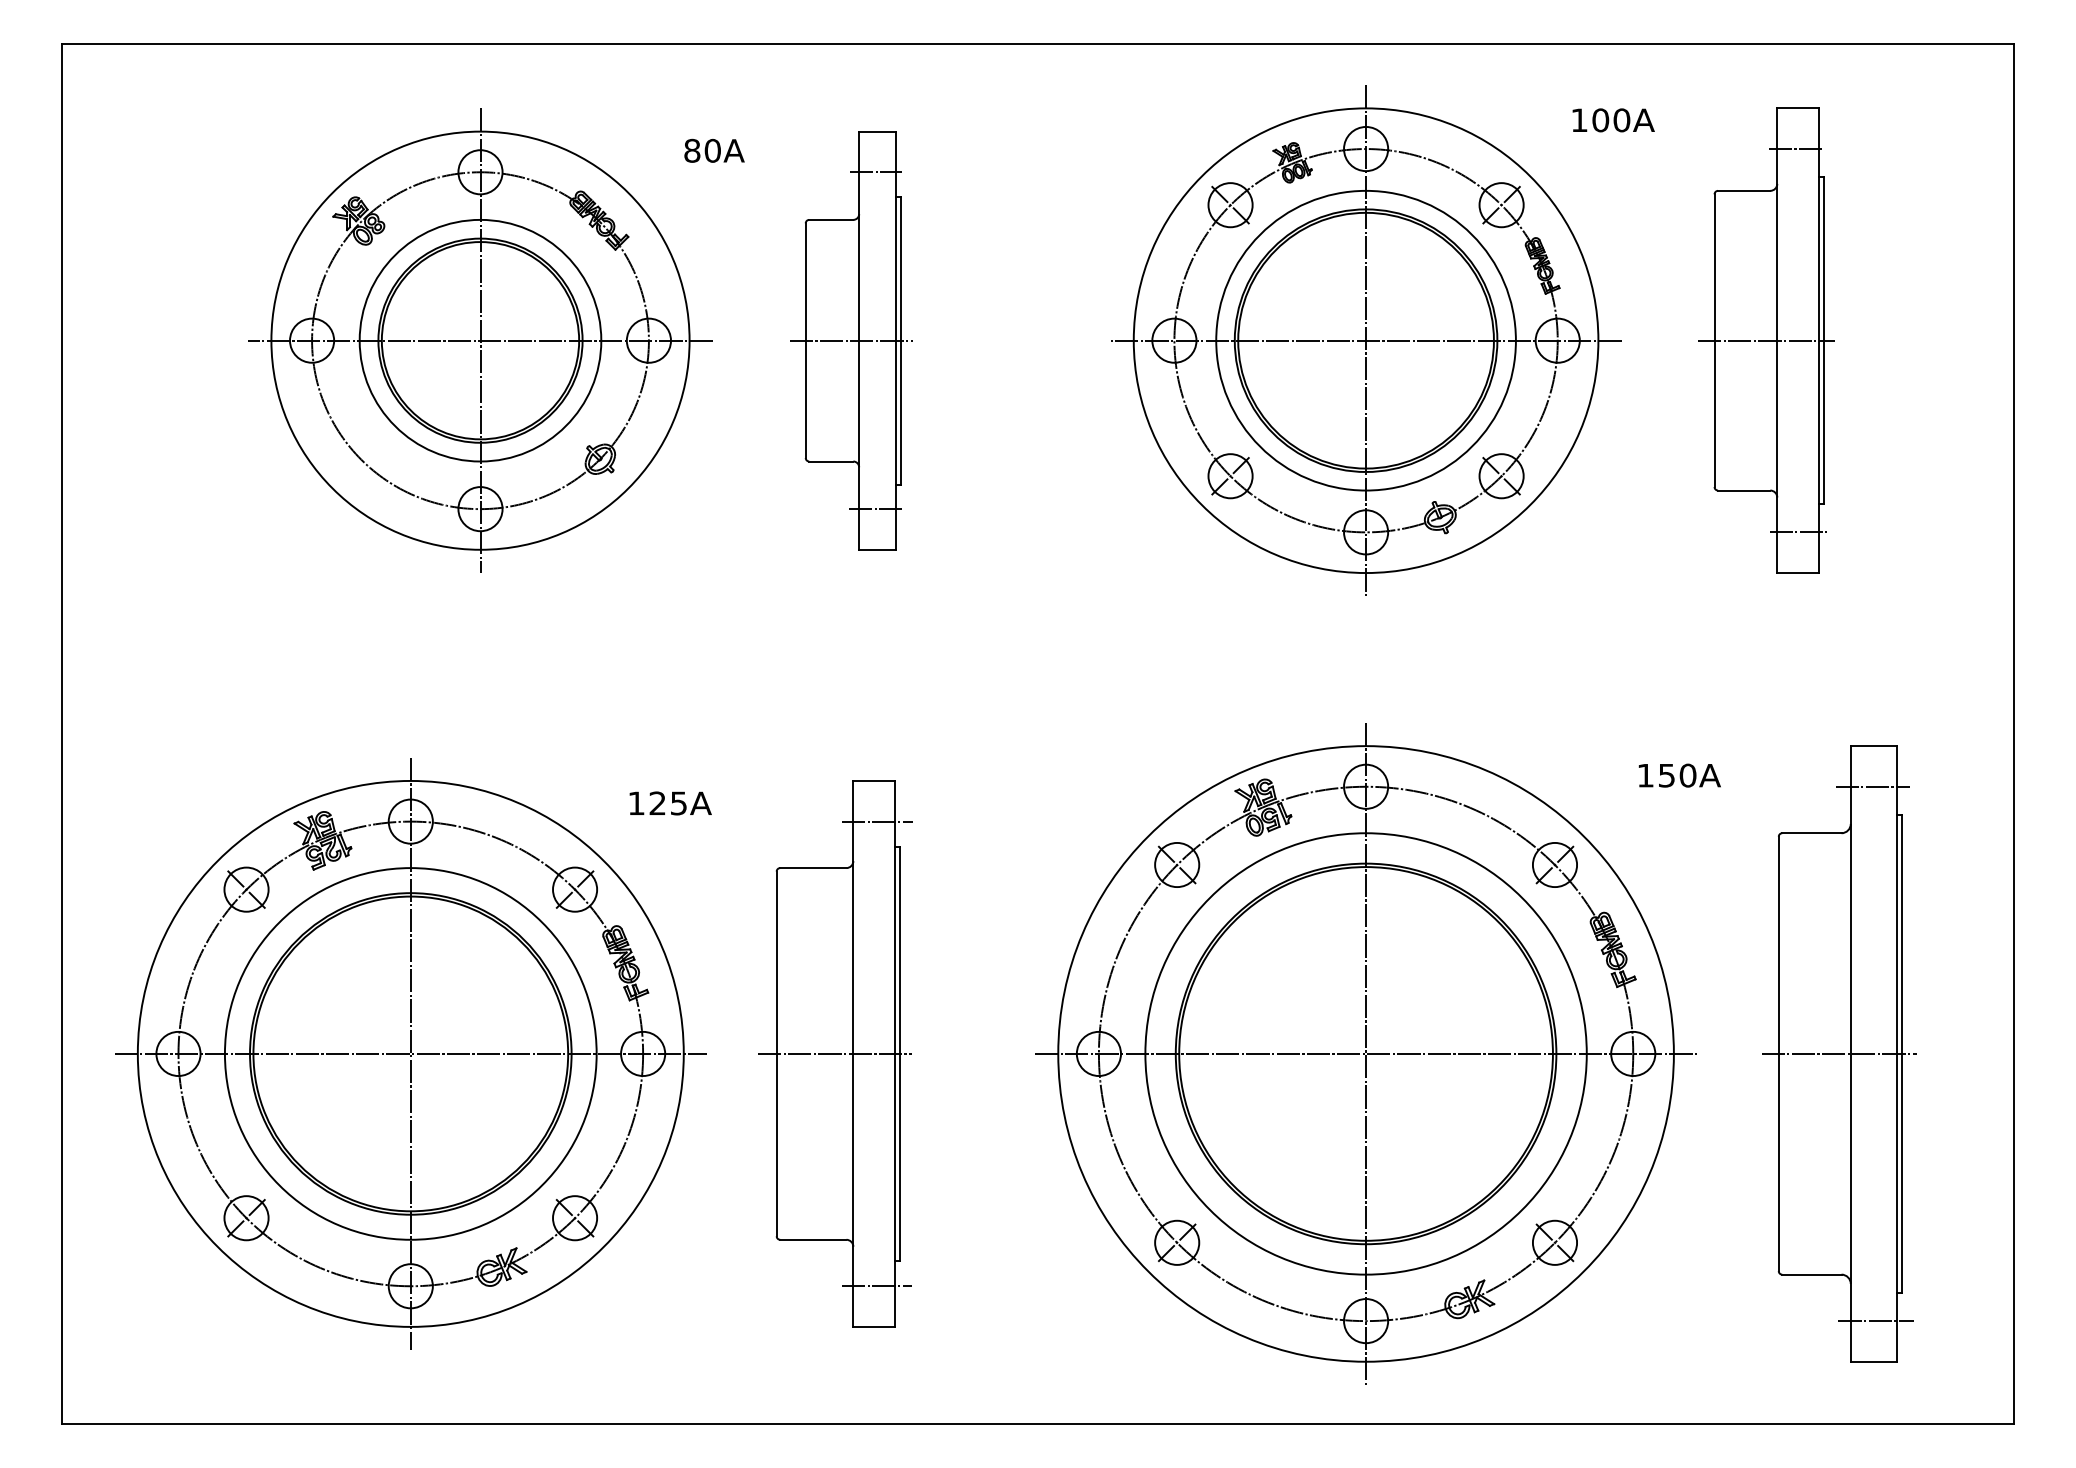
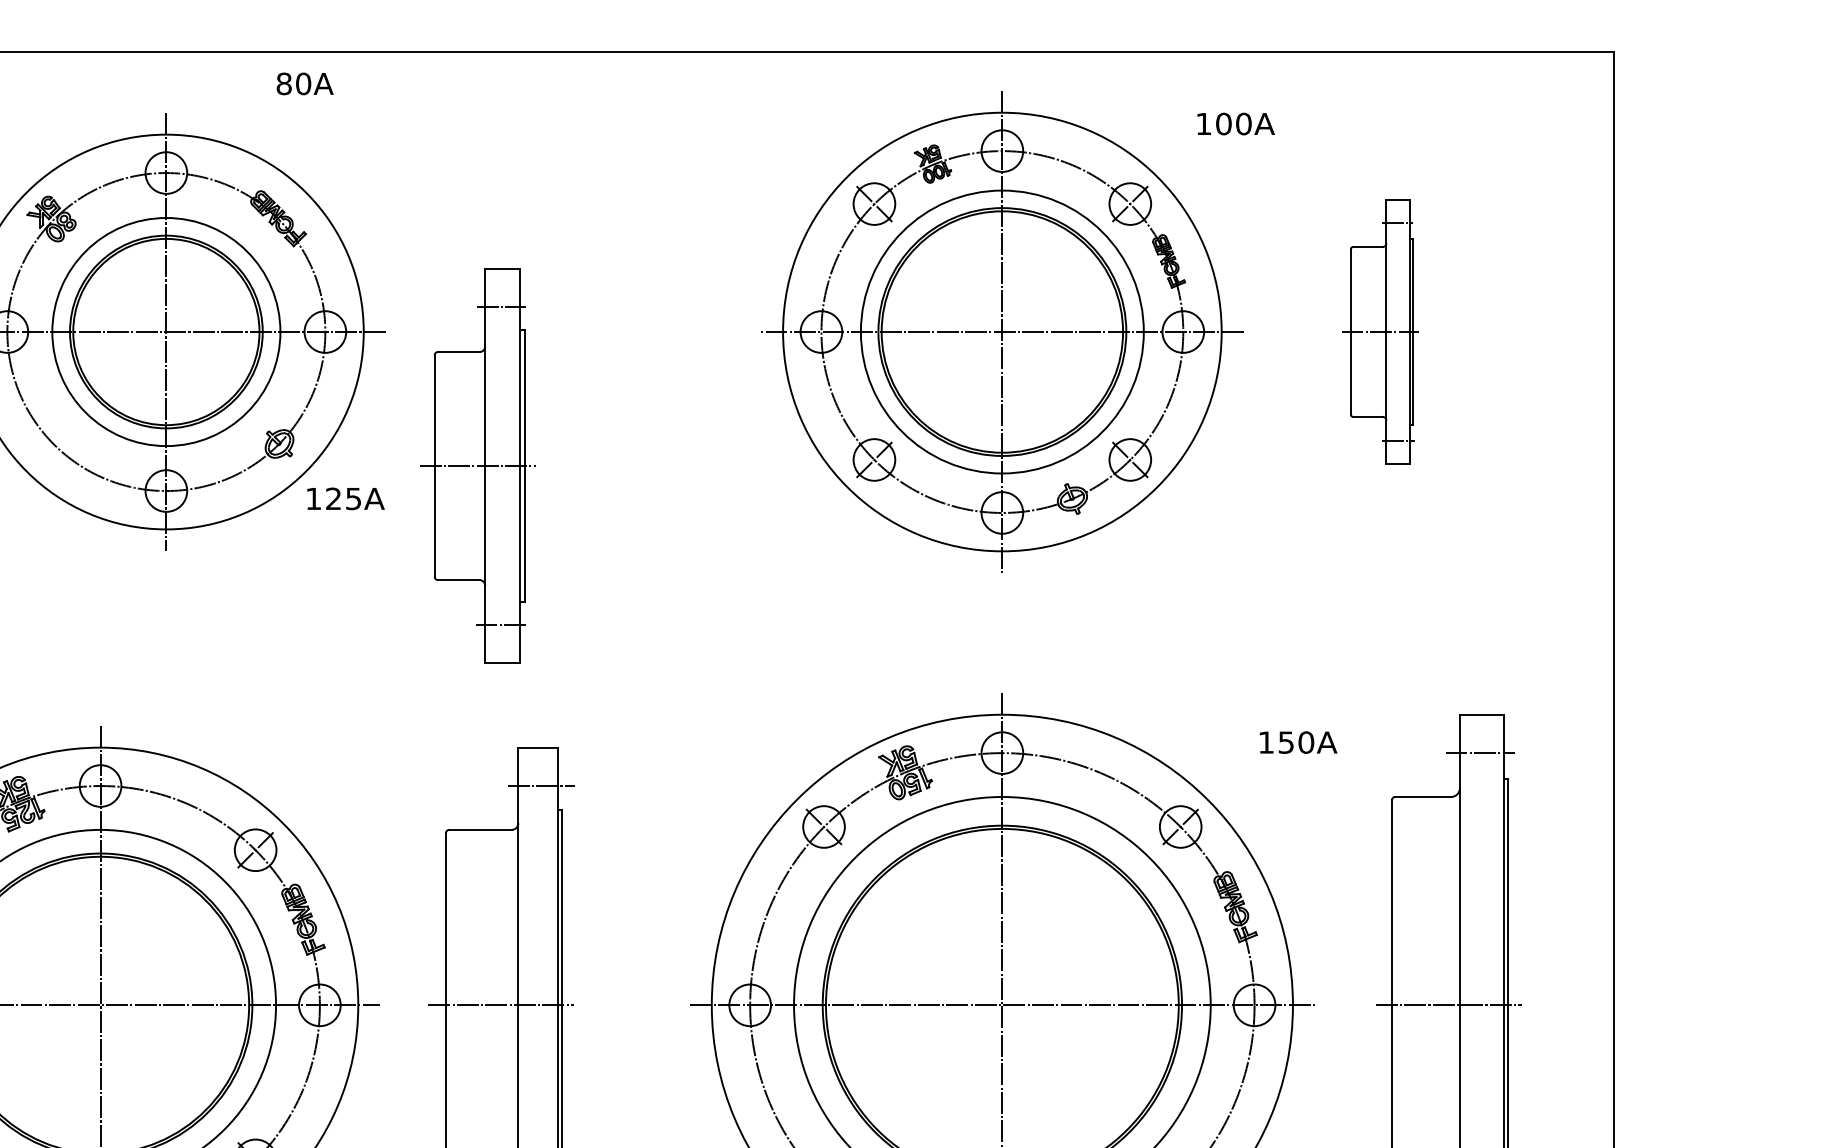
text: (714, 150) -> (305, 83), moved
part: (851, 340) -> (477, 465), moved
part: (1766, 340) -> (1380, 331), size x0.6
text: (670, 803) -> (345, 498), moved

